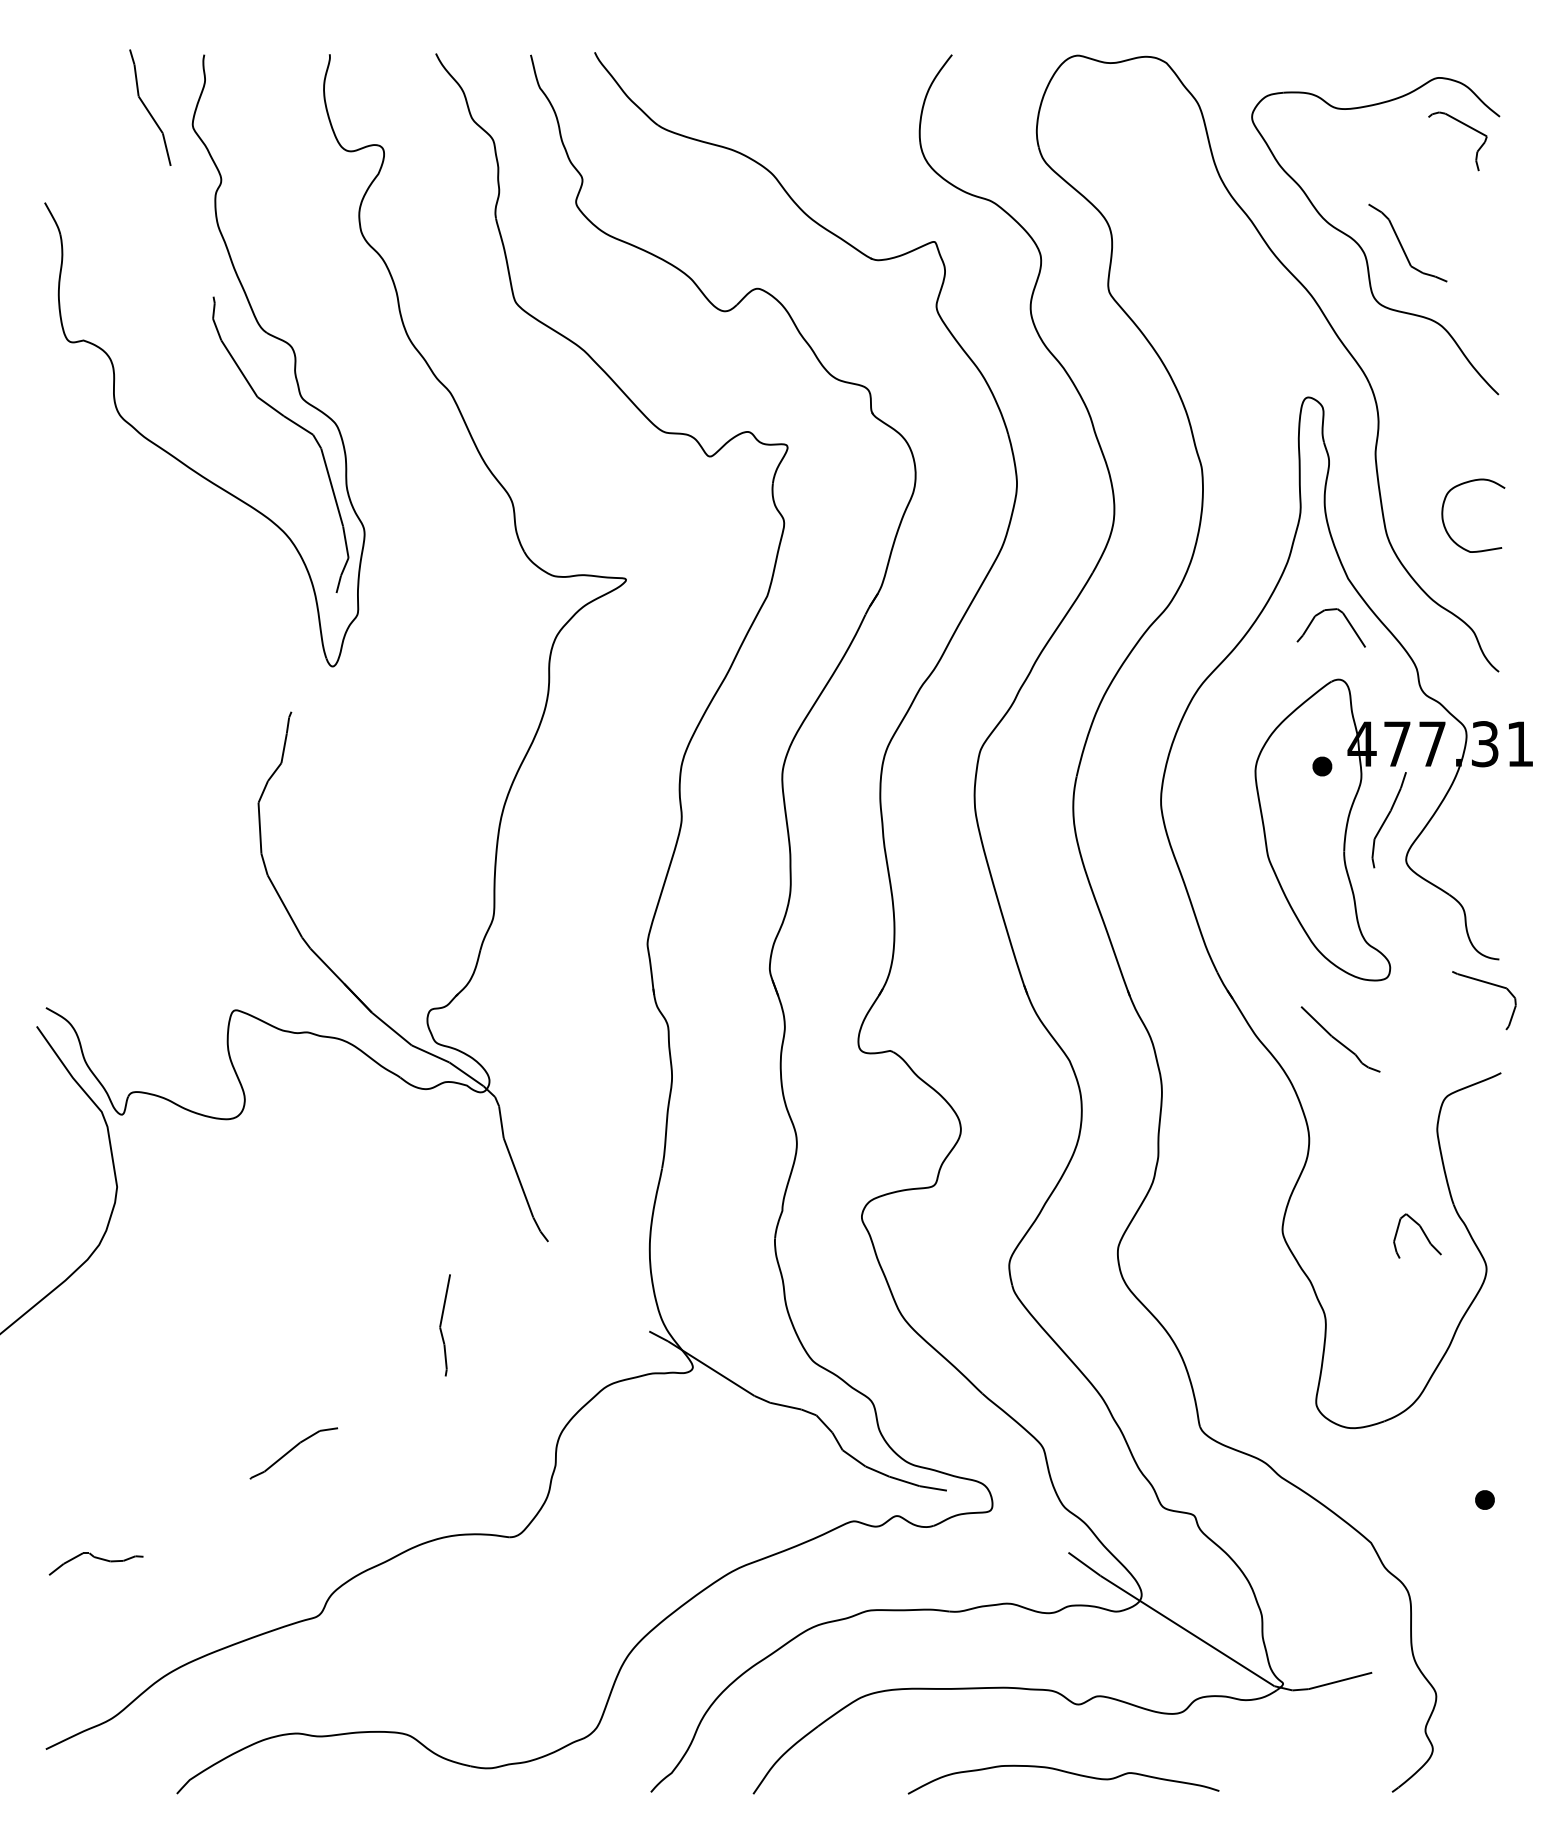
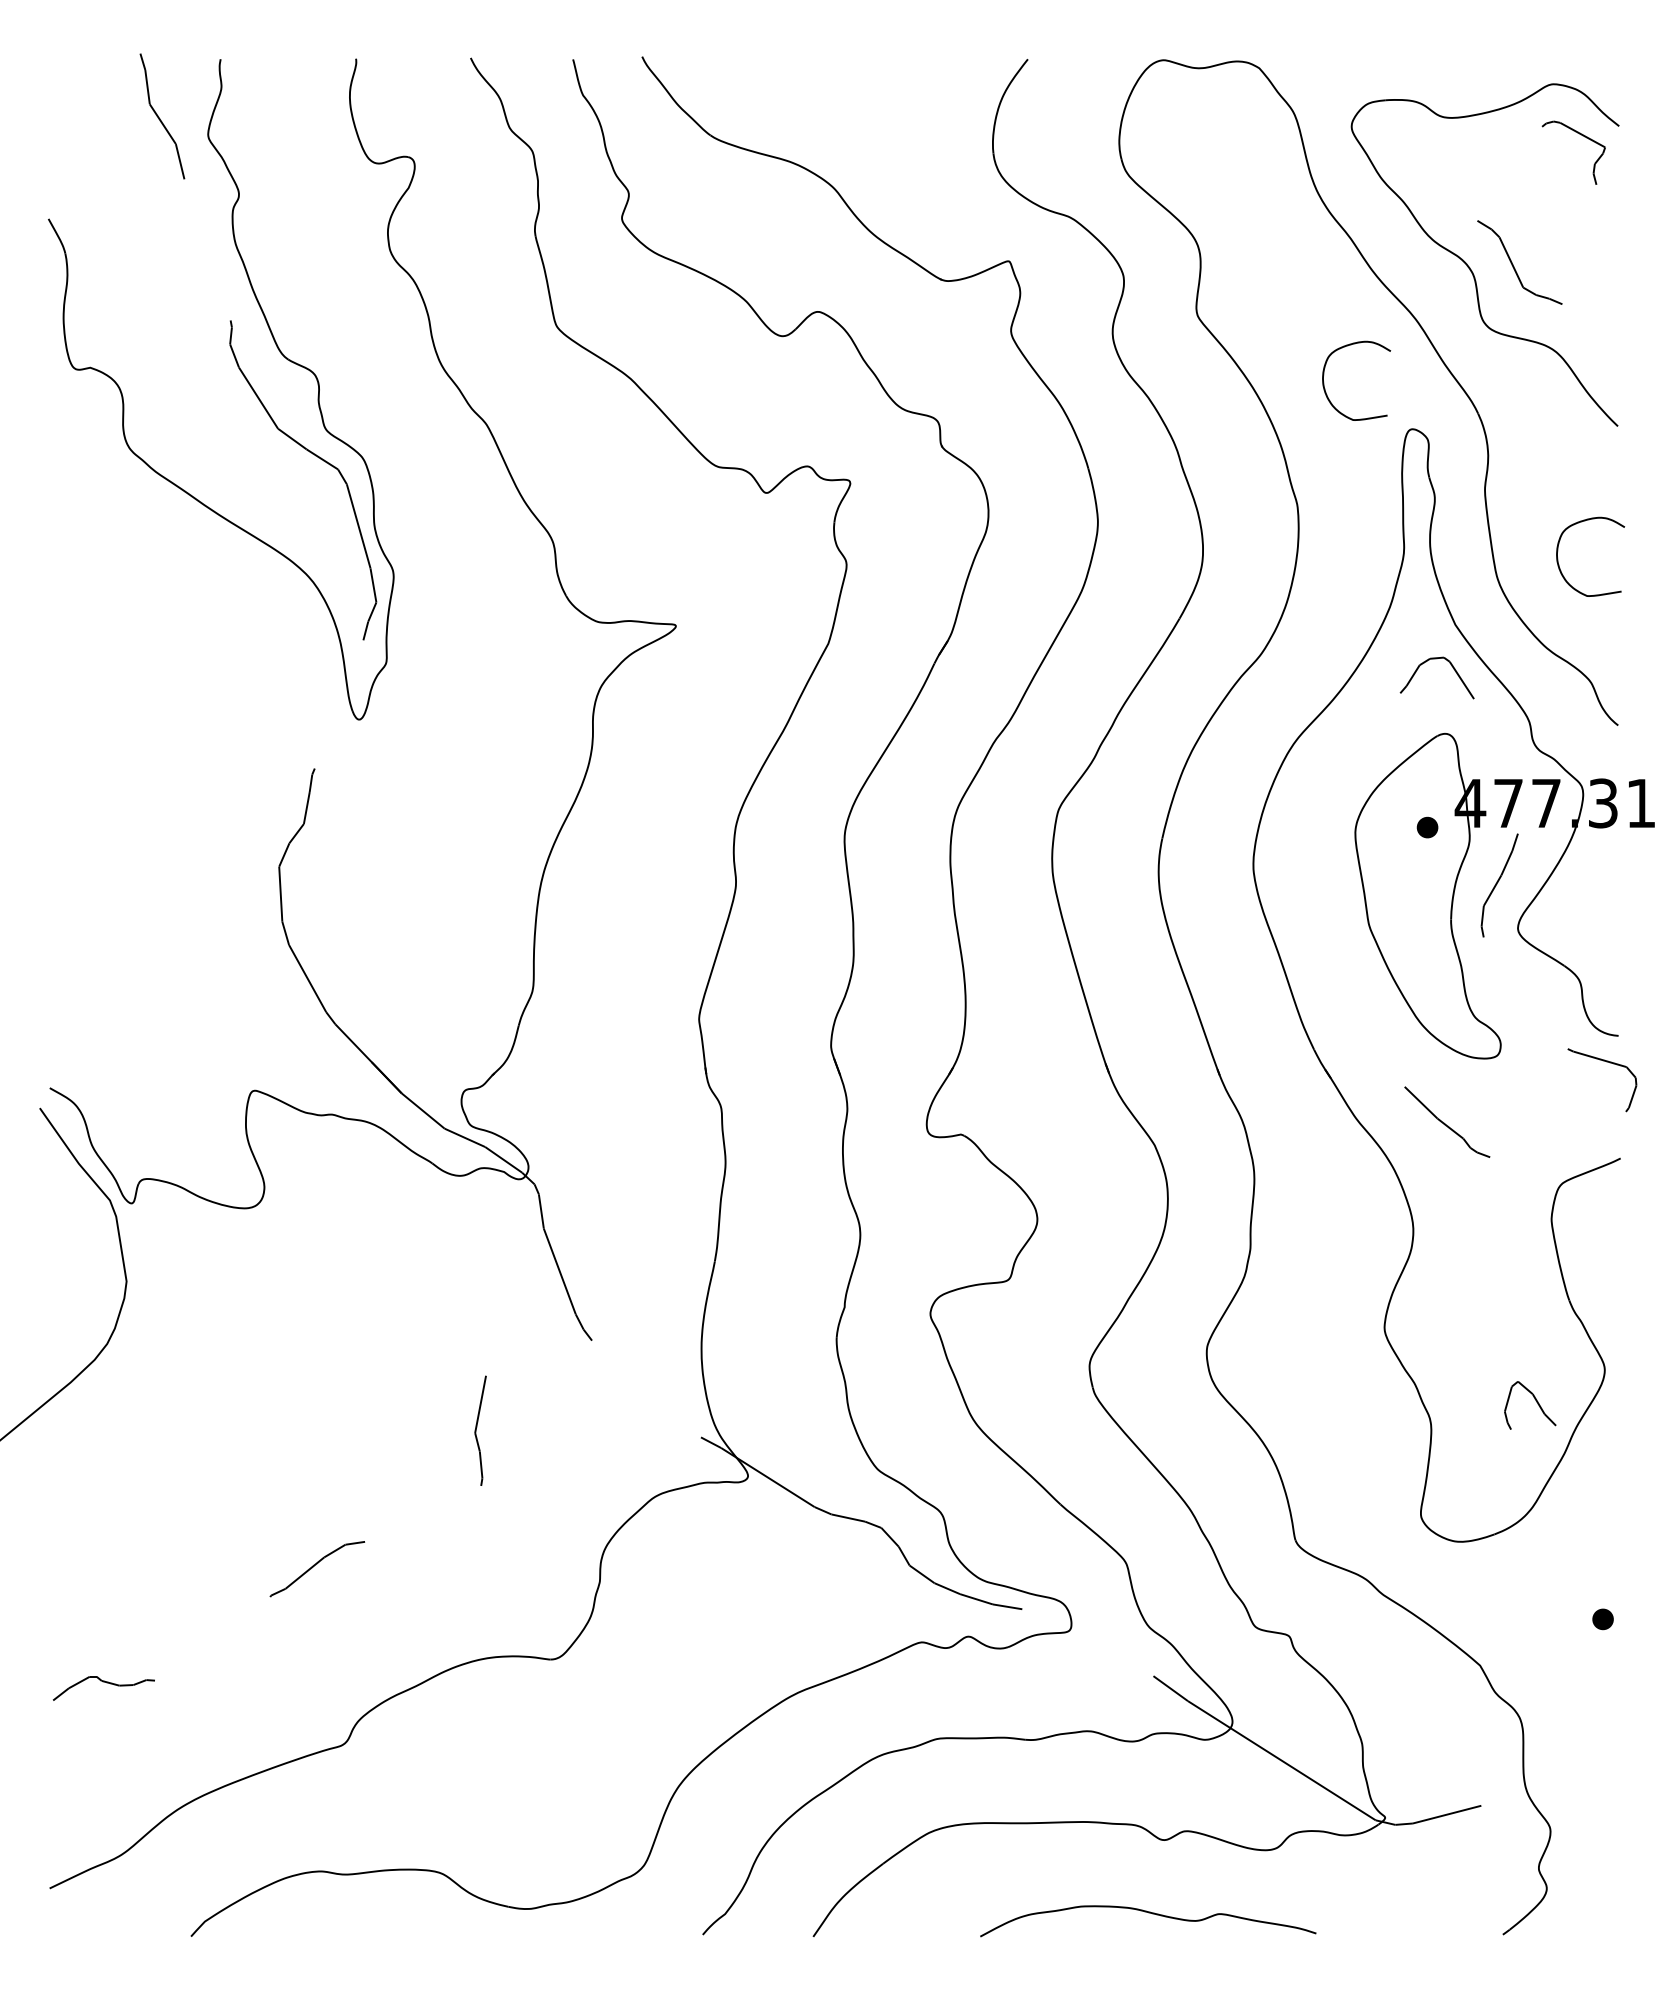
curve: (1227, 359) -> (1325, 388), added
part: (1423, 1233) -> (1536, 1402), moved

